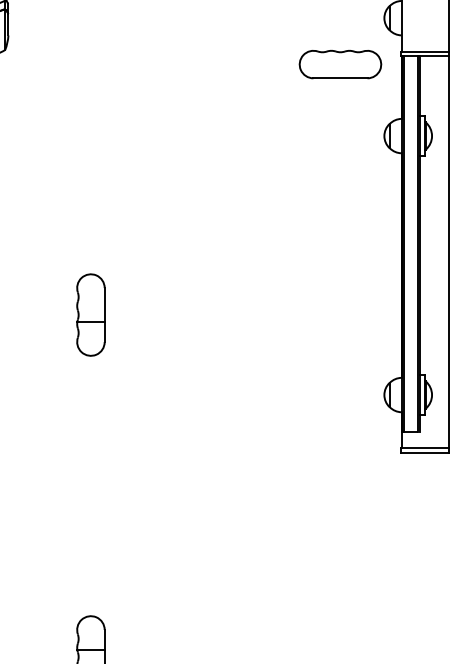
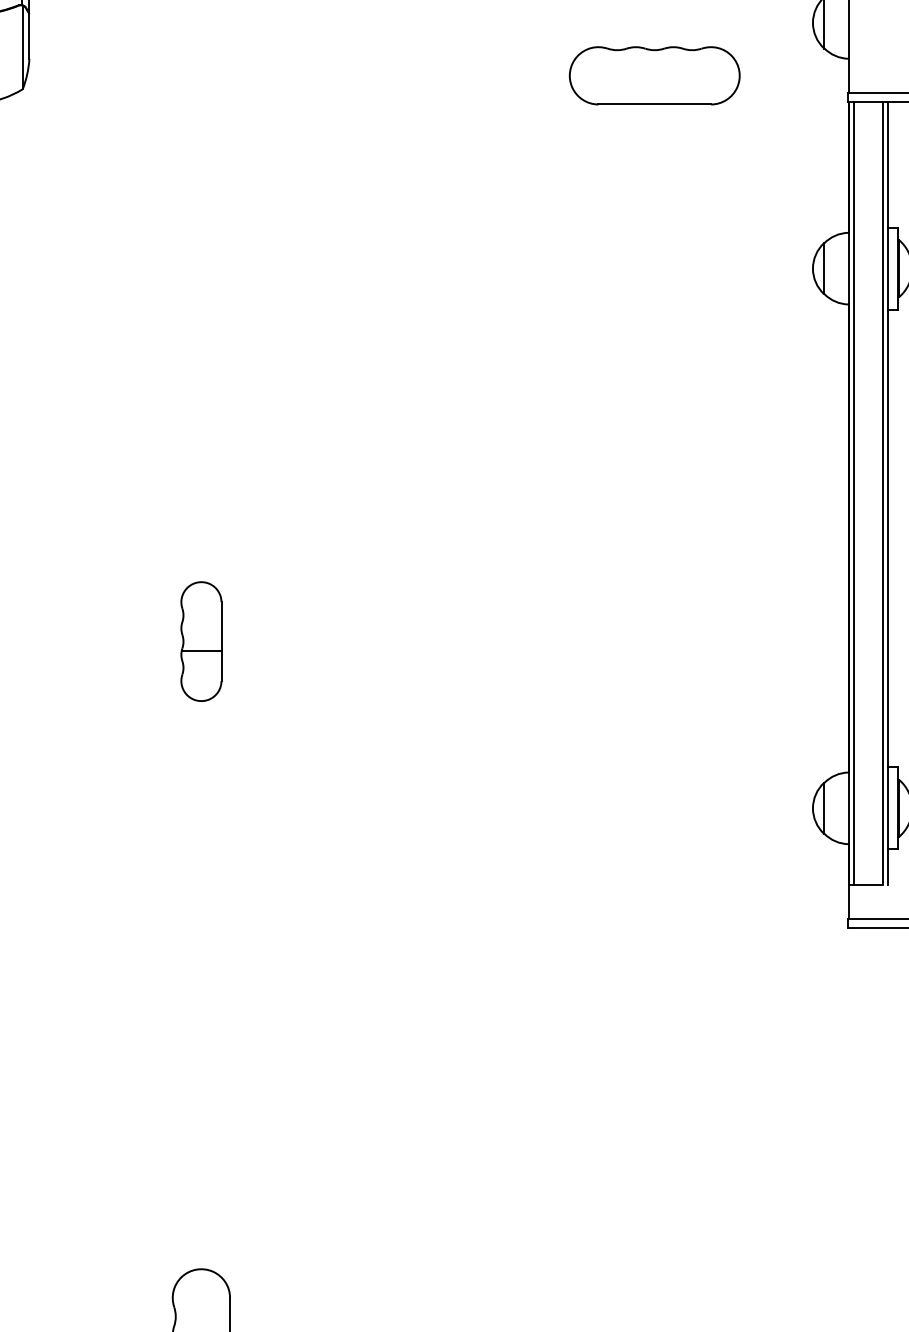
part: (340, 64) -> (654, 75), moved
part: (90, 314) -> (200, 640), size x0.7

